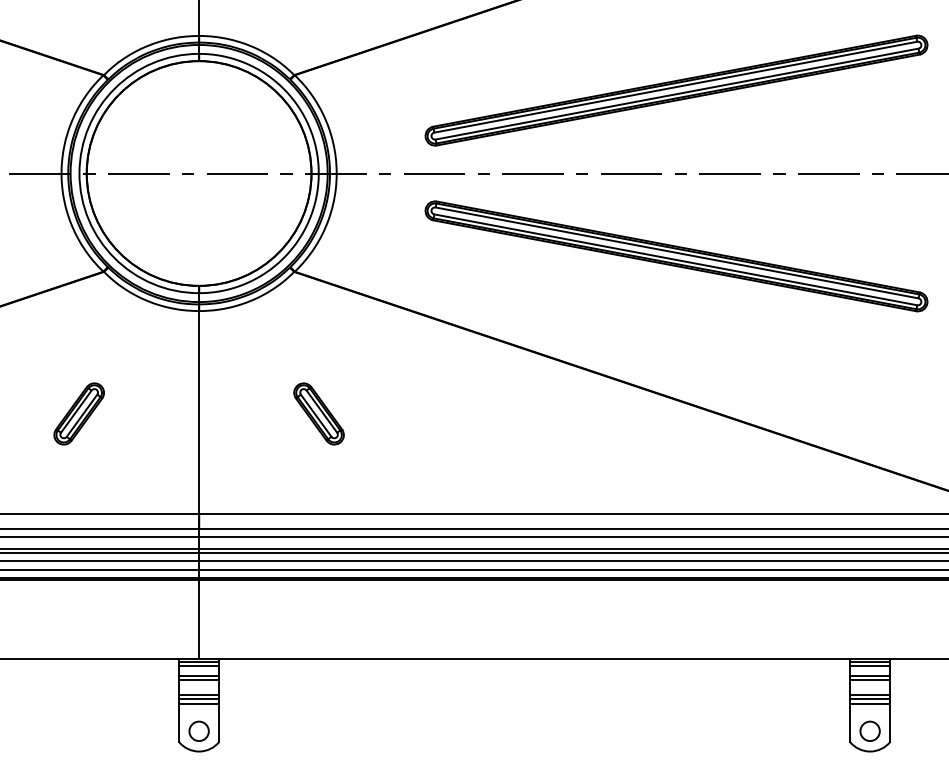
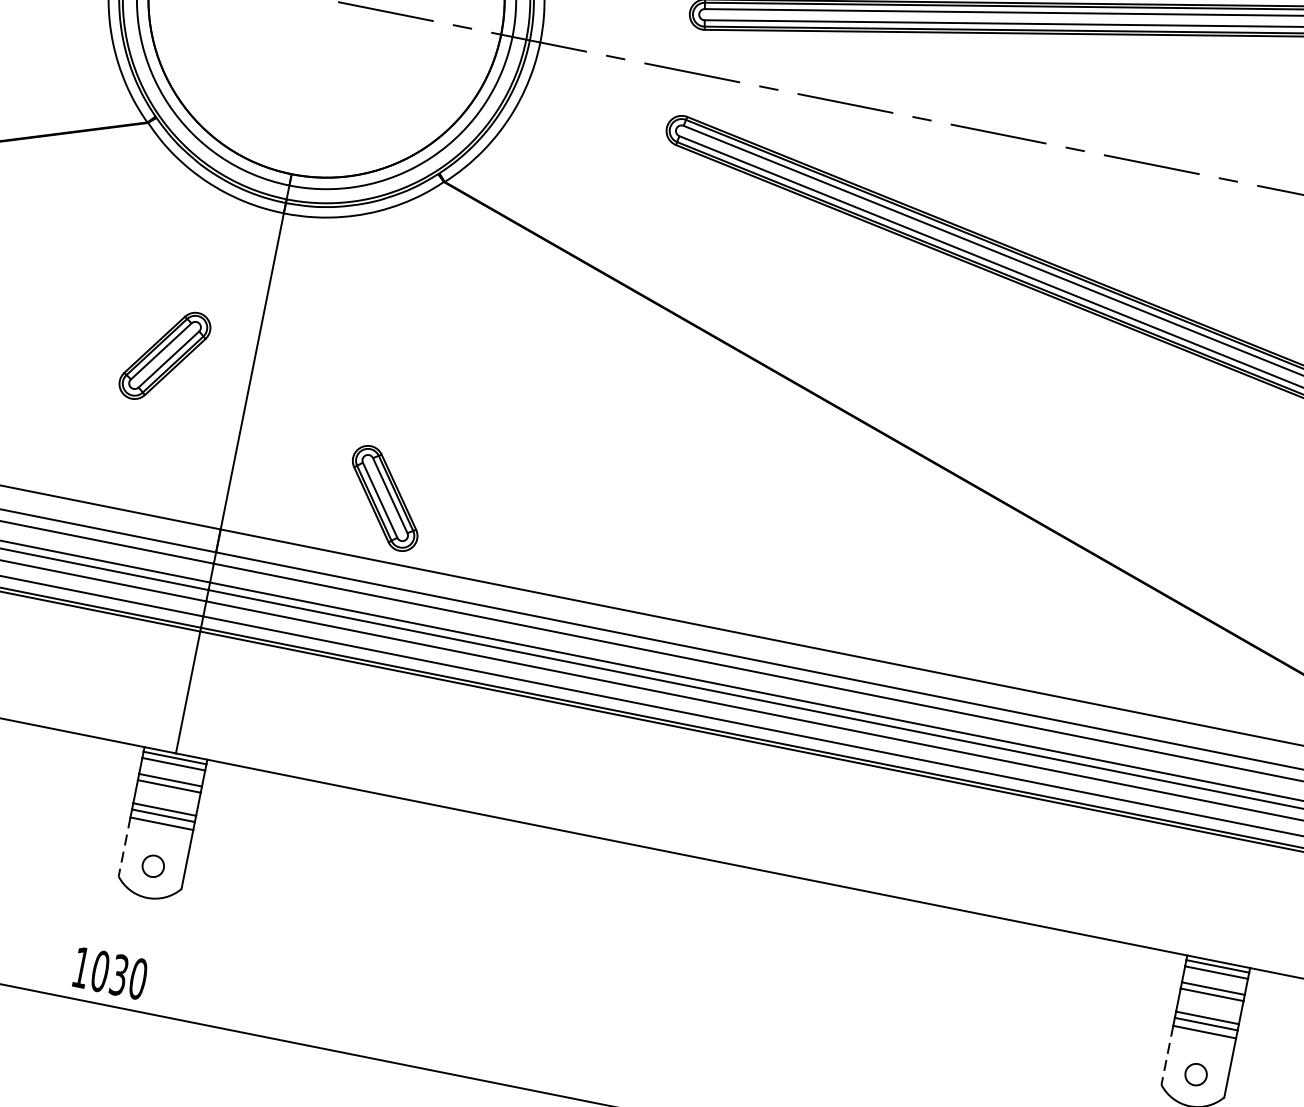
part: (78, 413) -> (164, 354), moved
part: (318, 413) -> (384, 497), moved
line: (178, 722) -> (124, 846), solid -> dashed
line: (849, 722) -> (1166, 1054), solid -> dashed
circle: (198, 730) -> (152, 864), size x0.7
circle: (869, 730) -> (1195, 1073), size x0.7

